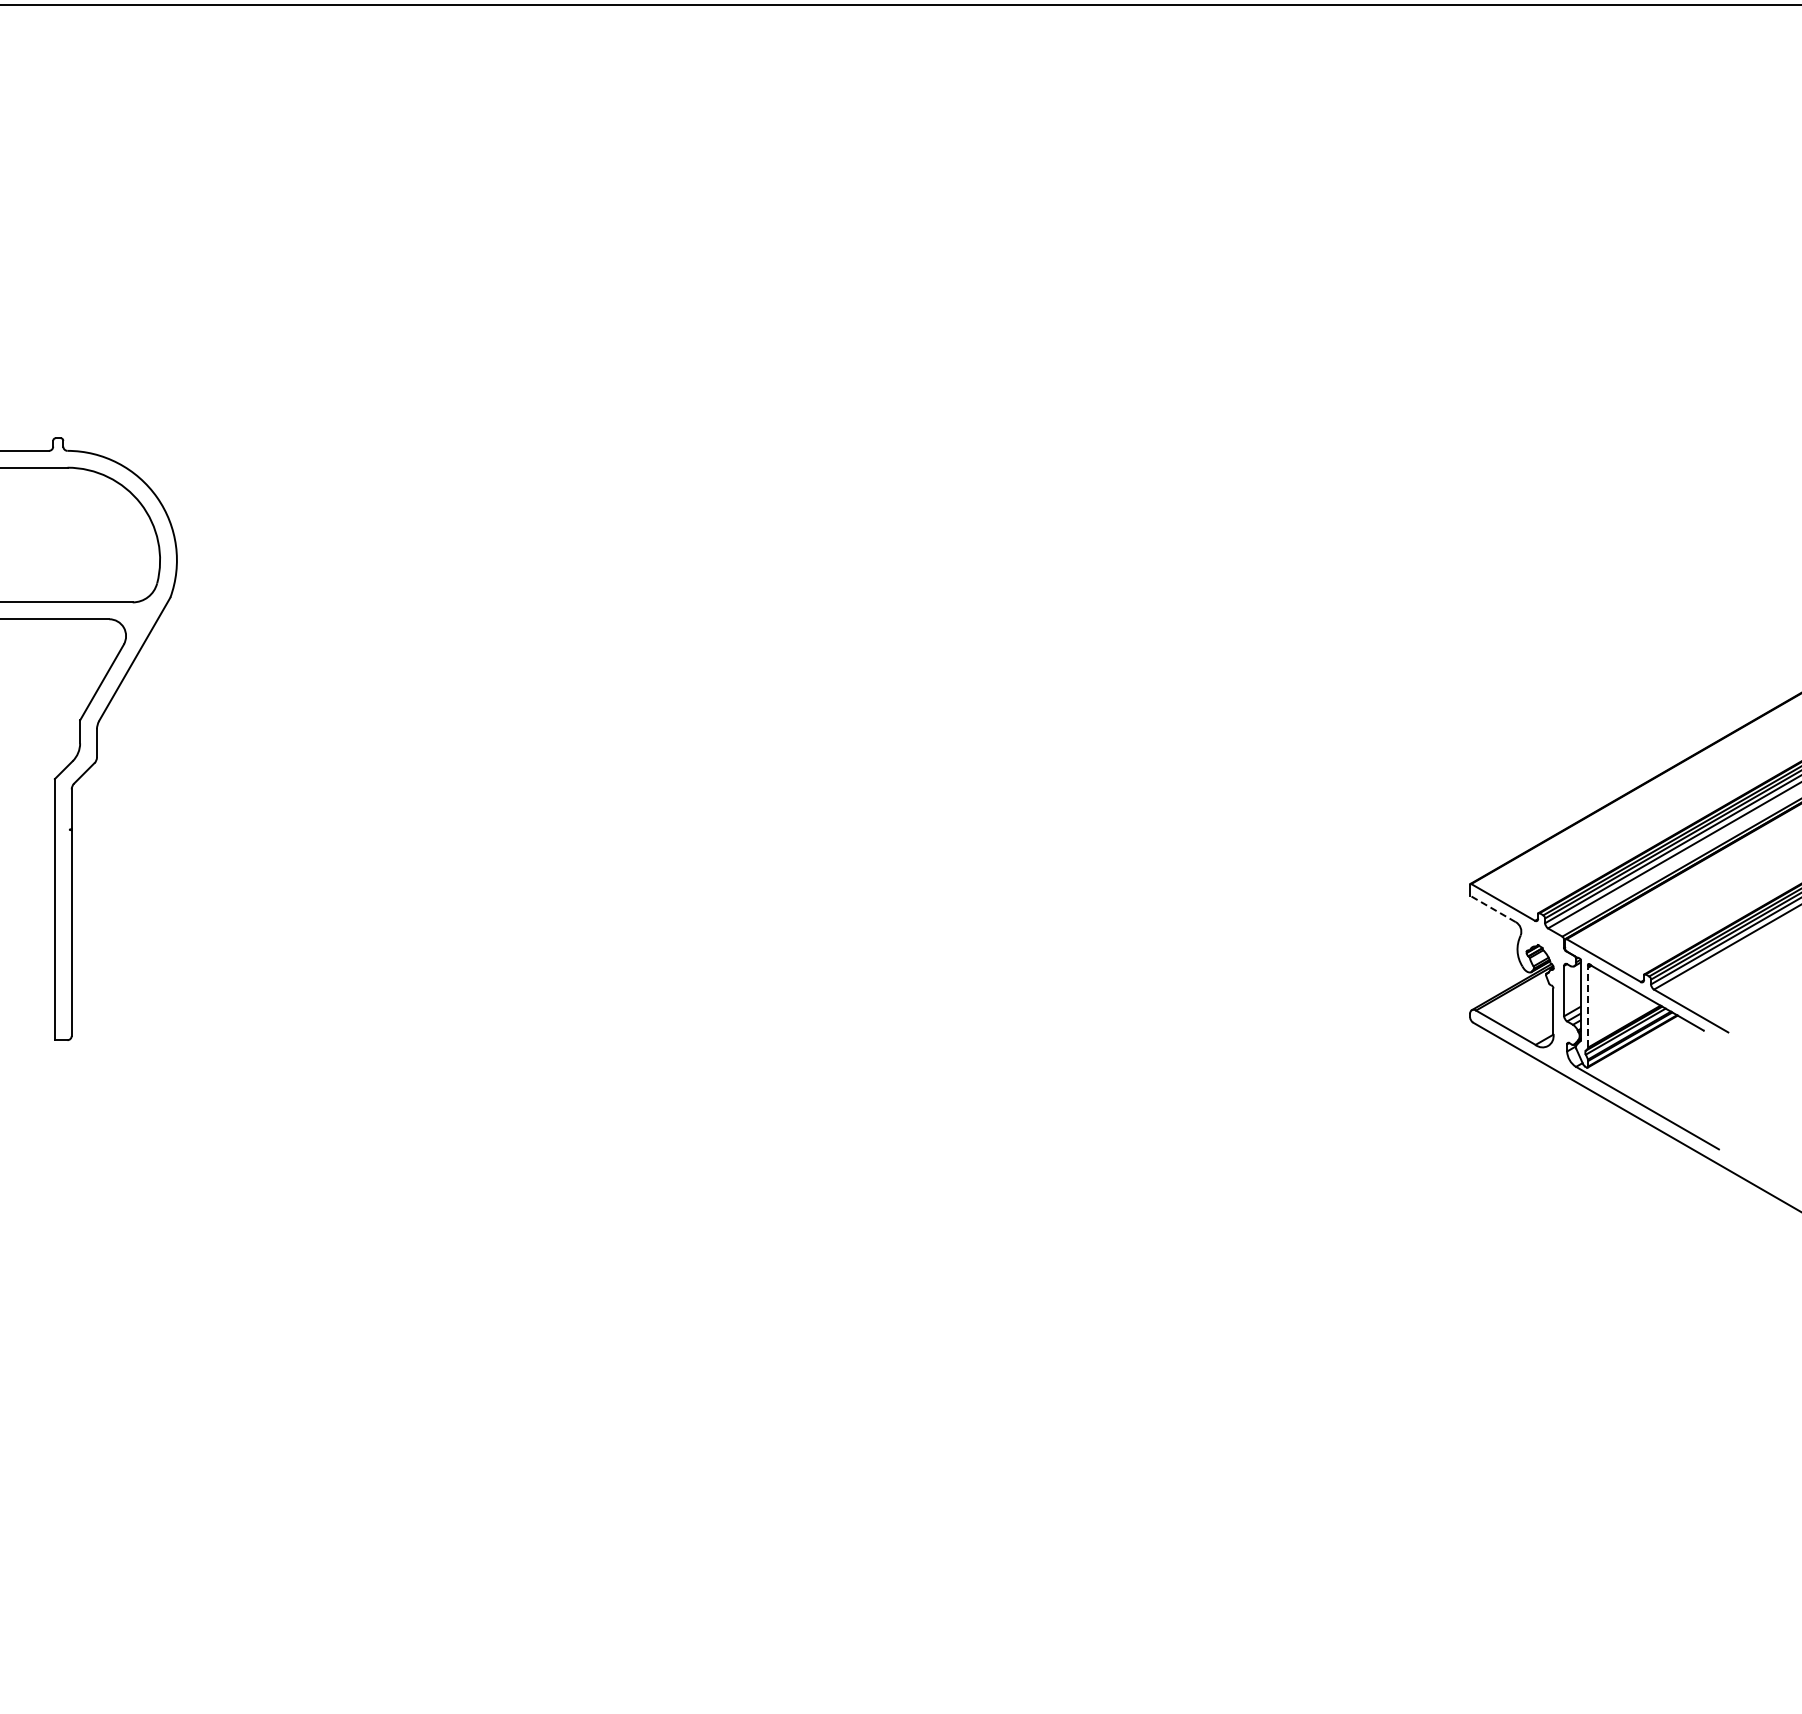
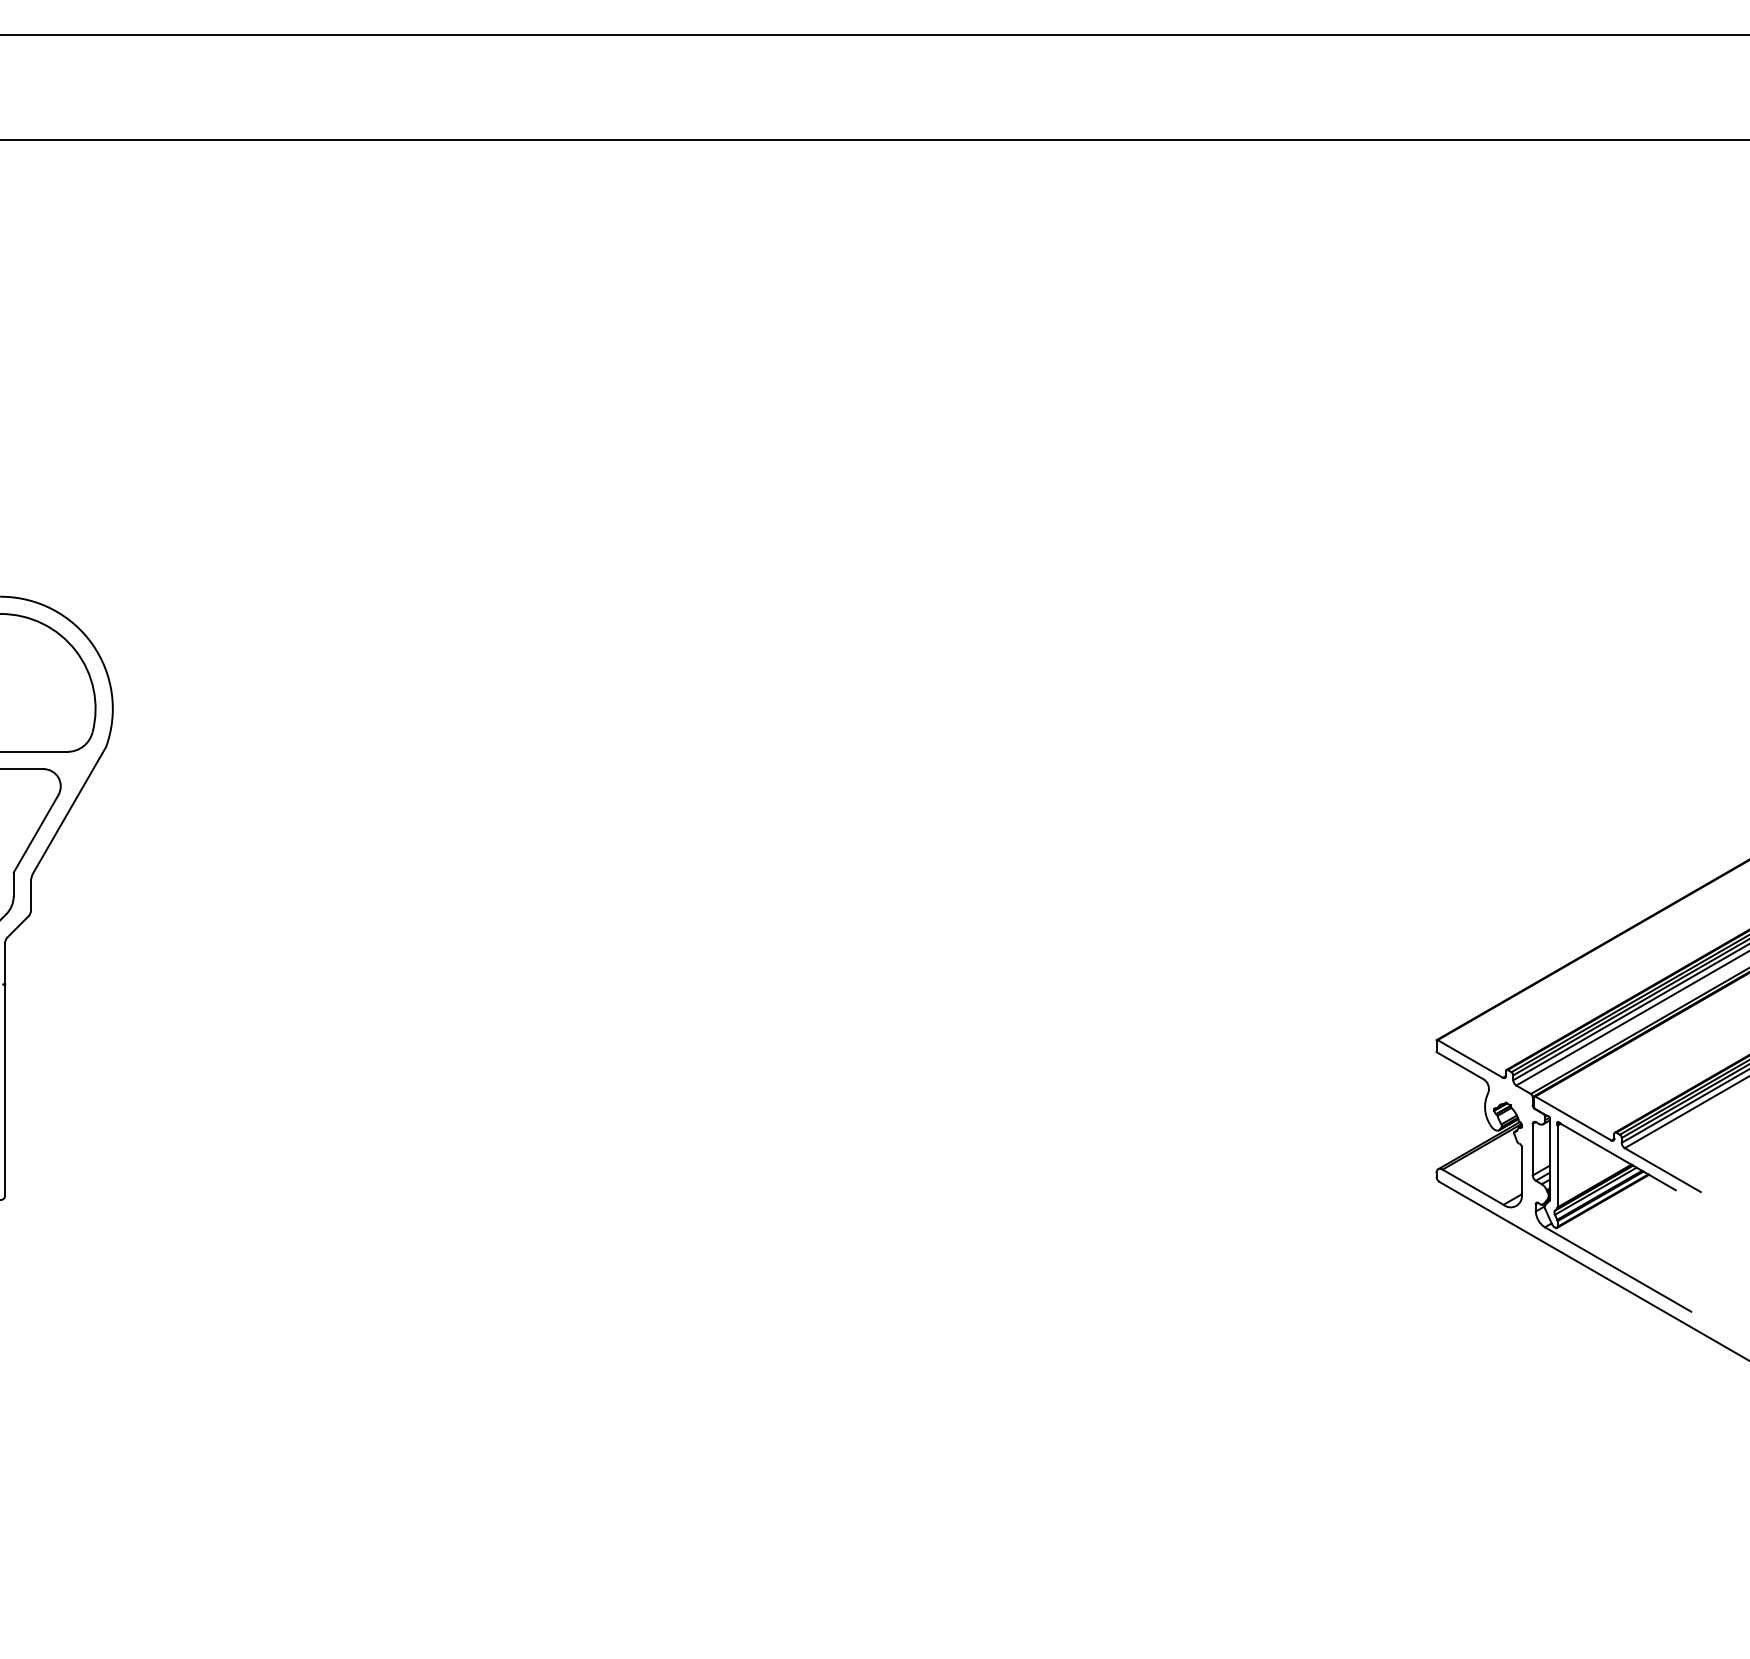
line: (1492, 908) -> (1459, 1065), dashed -> solid
line: (1588, 1007) -> (1557, 1166), dashed -> solid

